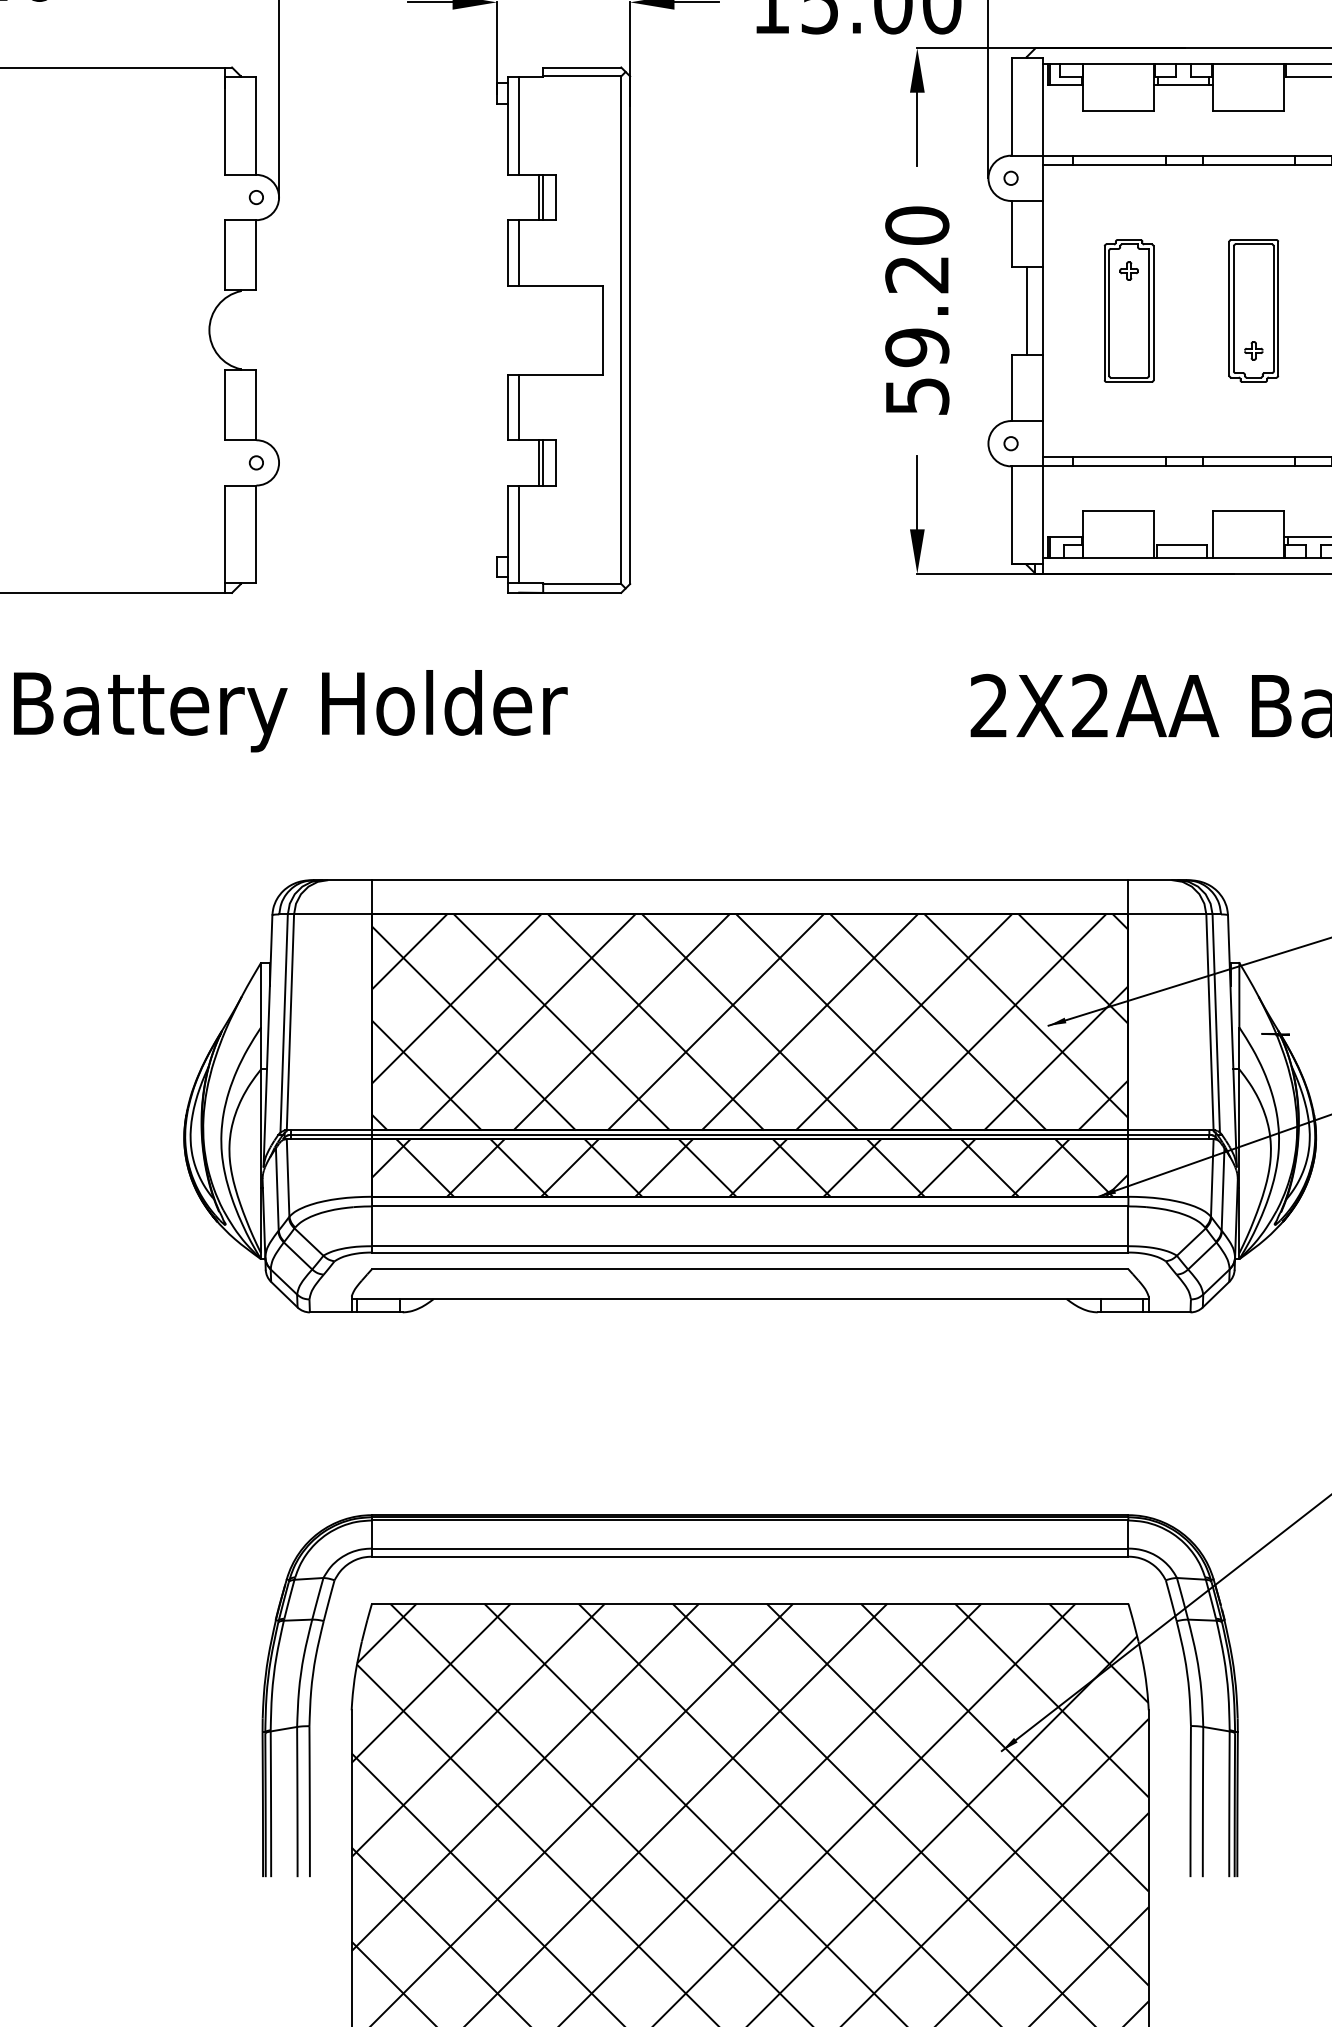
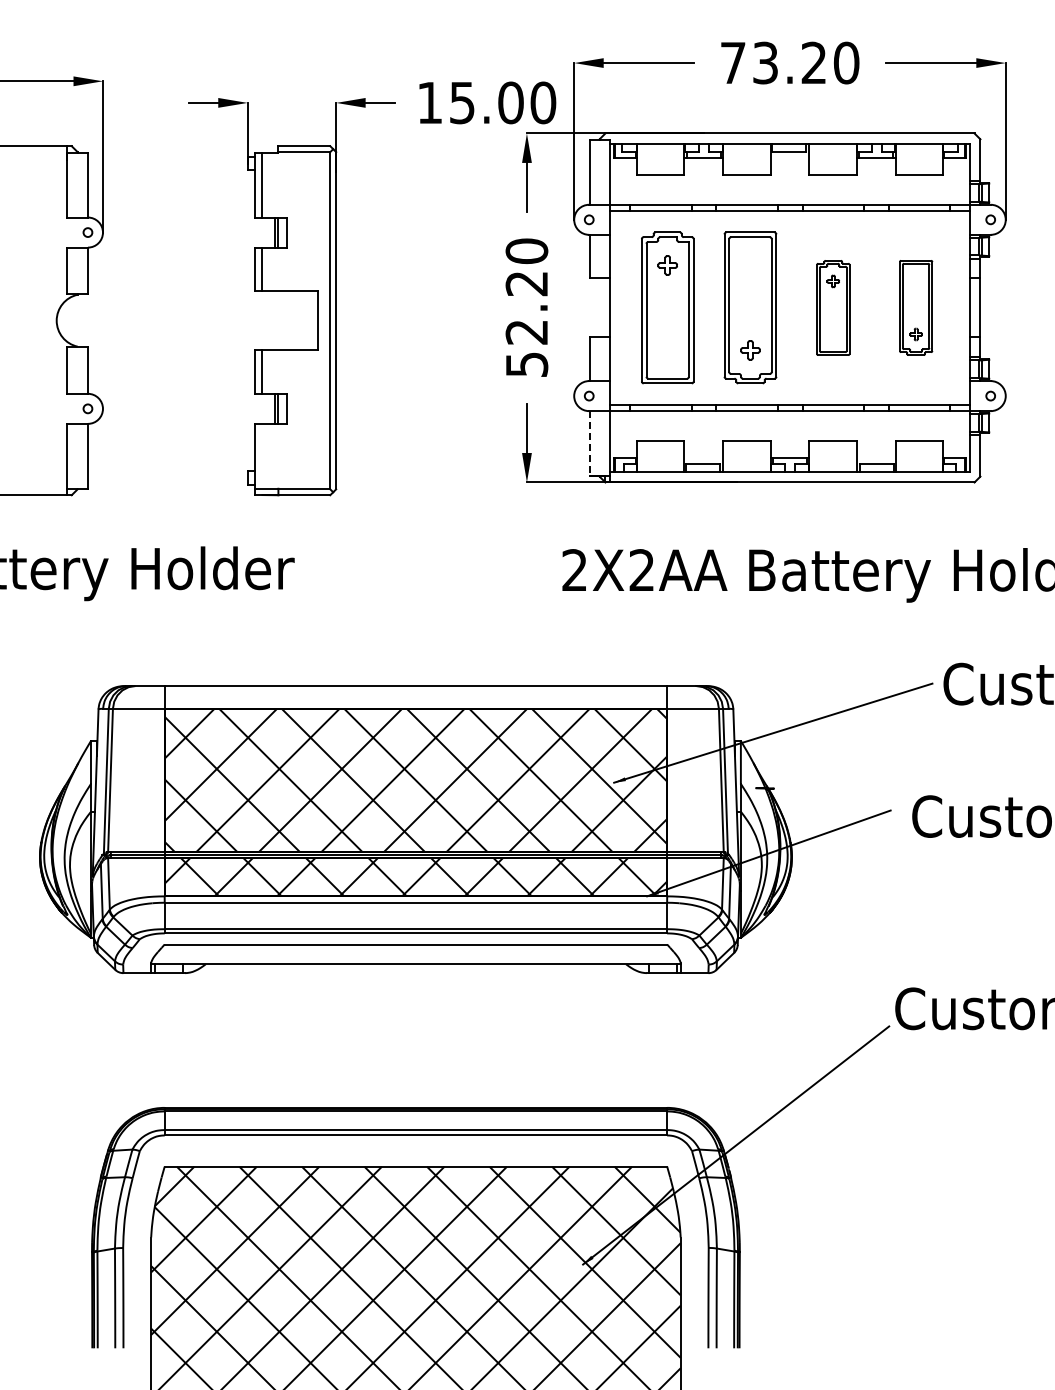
line: (1026, 310) -> (599, 307), removed
part: (1128, 310) -> (667, 307), size x1.6
part: (1253, 310) -> (750, 307), size x1.6
text: (916, 347) -> (526, 332), 59.20 -> 52.20
line: (1011, 516) -> (589, 444), solid -> dashed
line: (519, 533) -> (262, 455), removed

